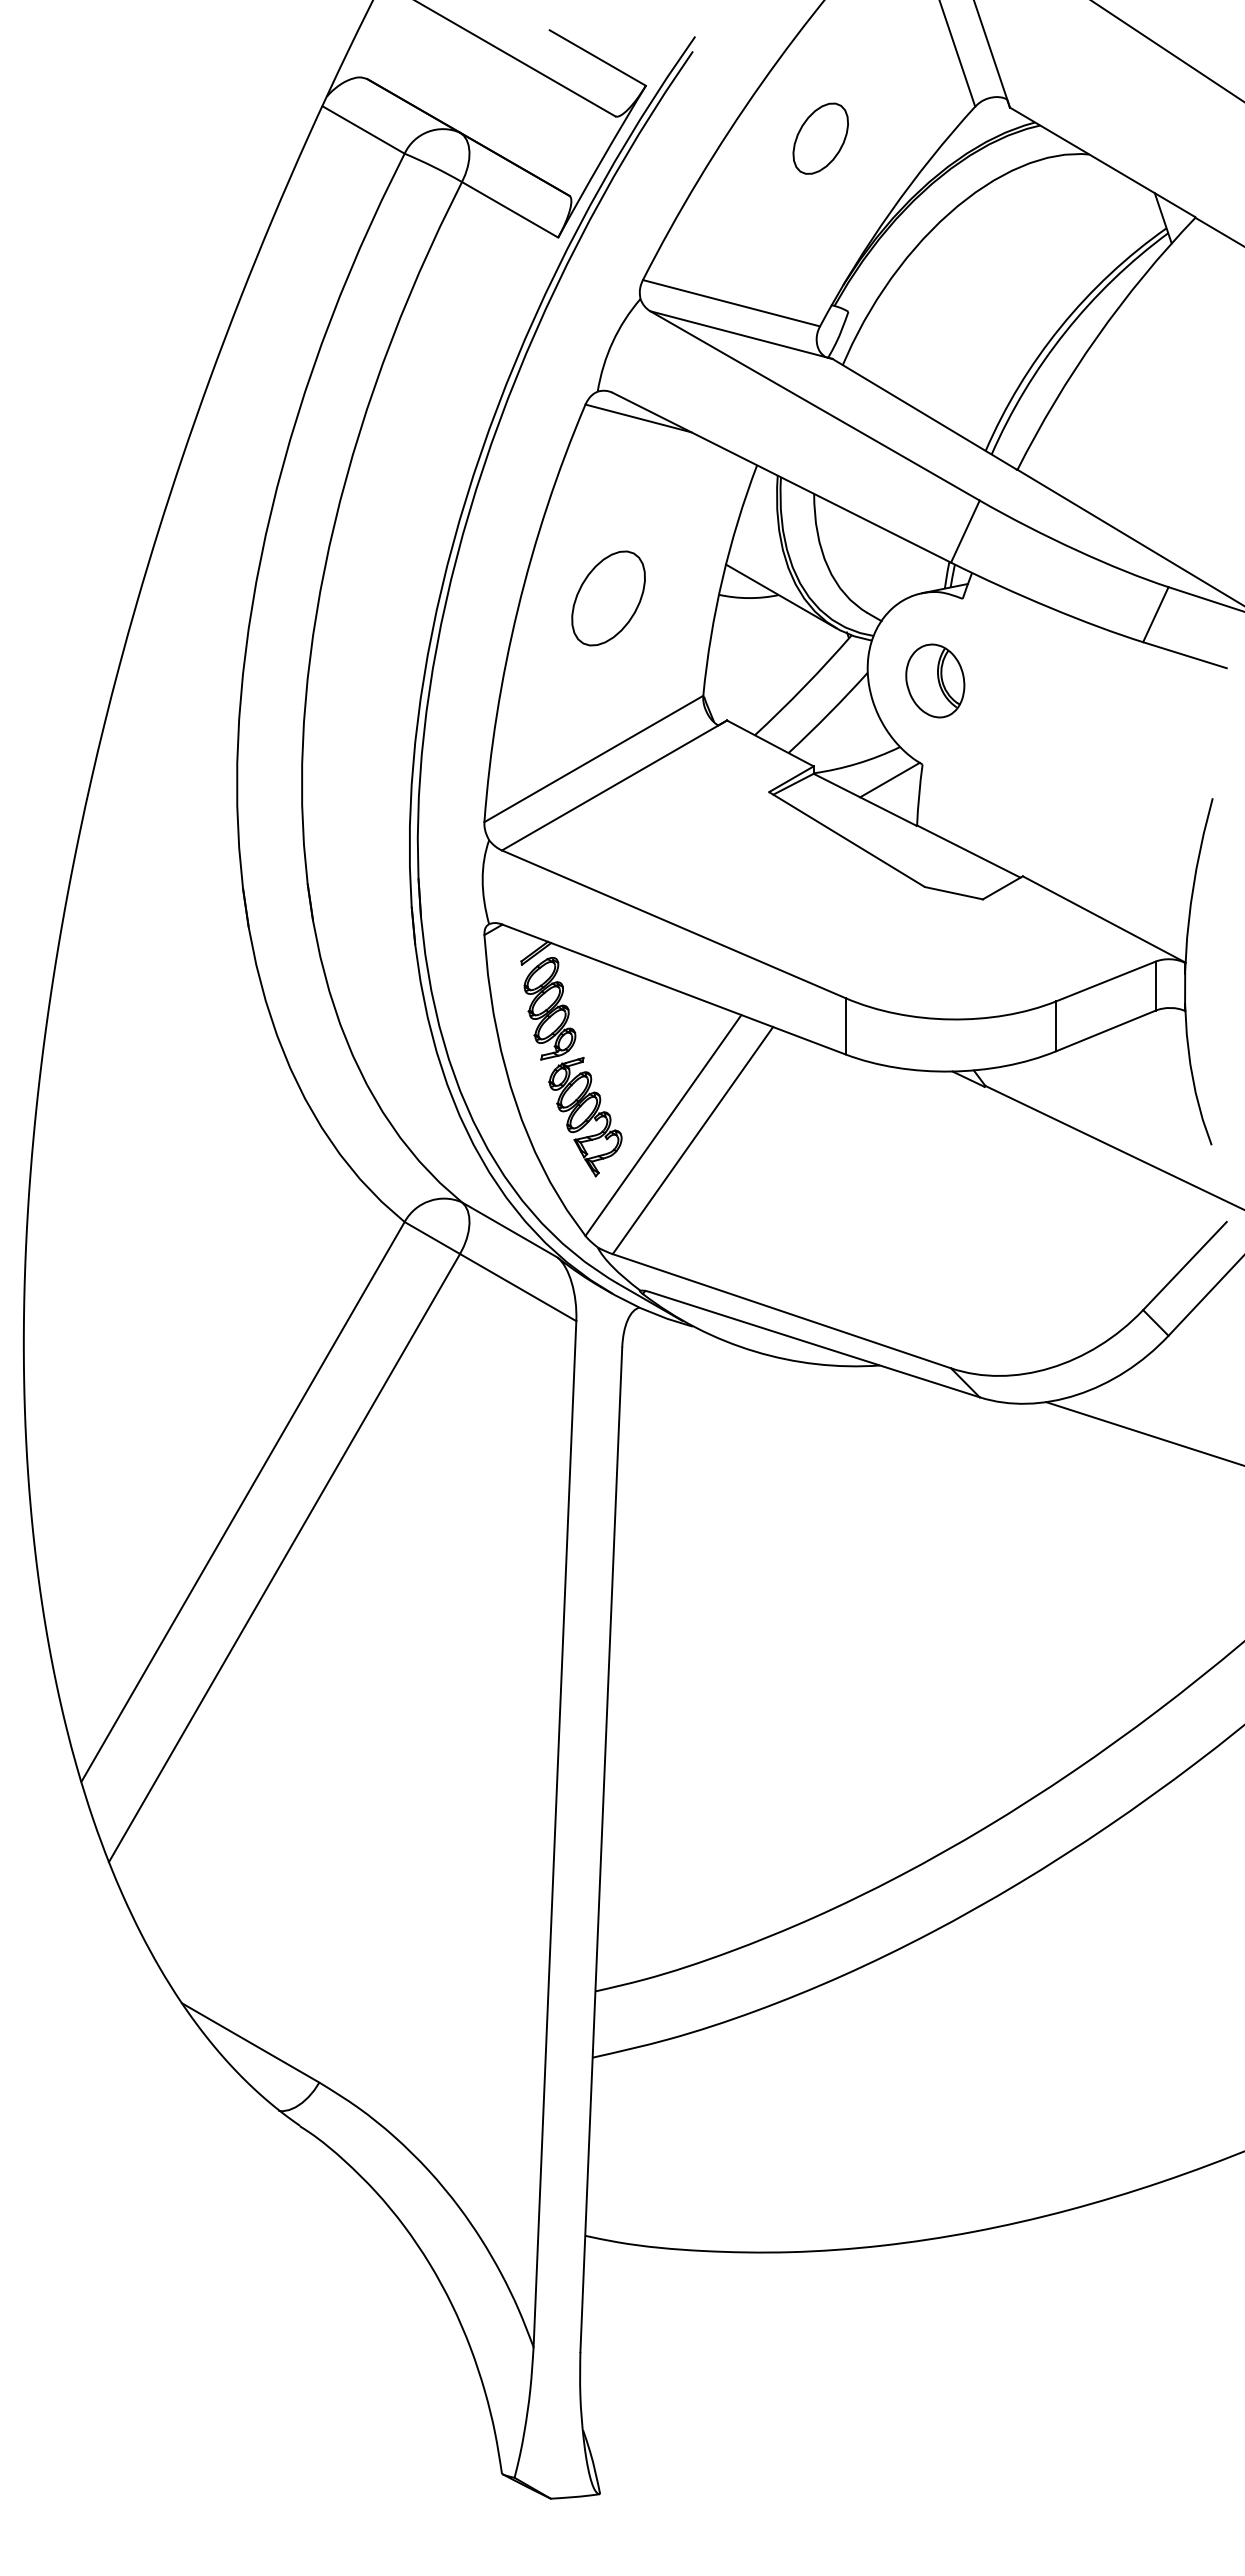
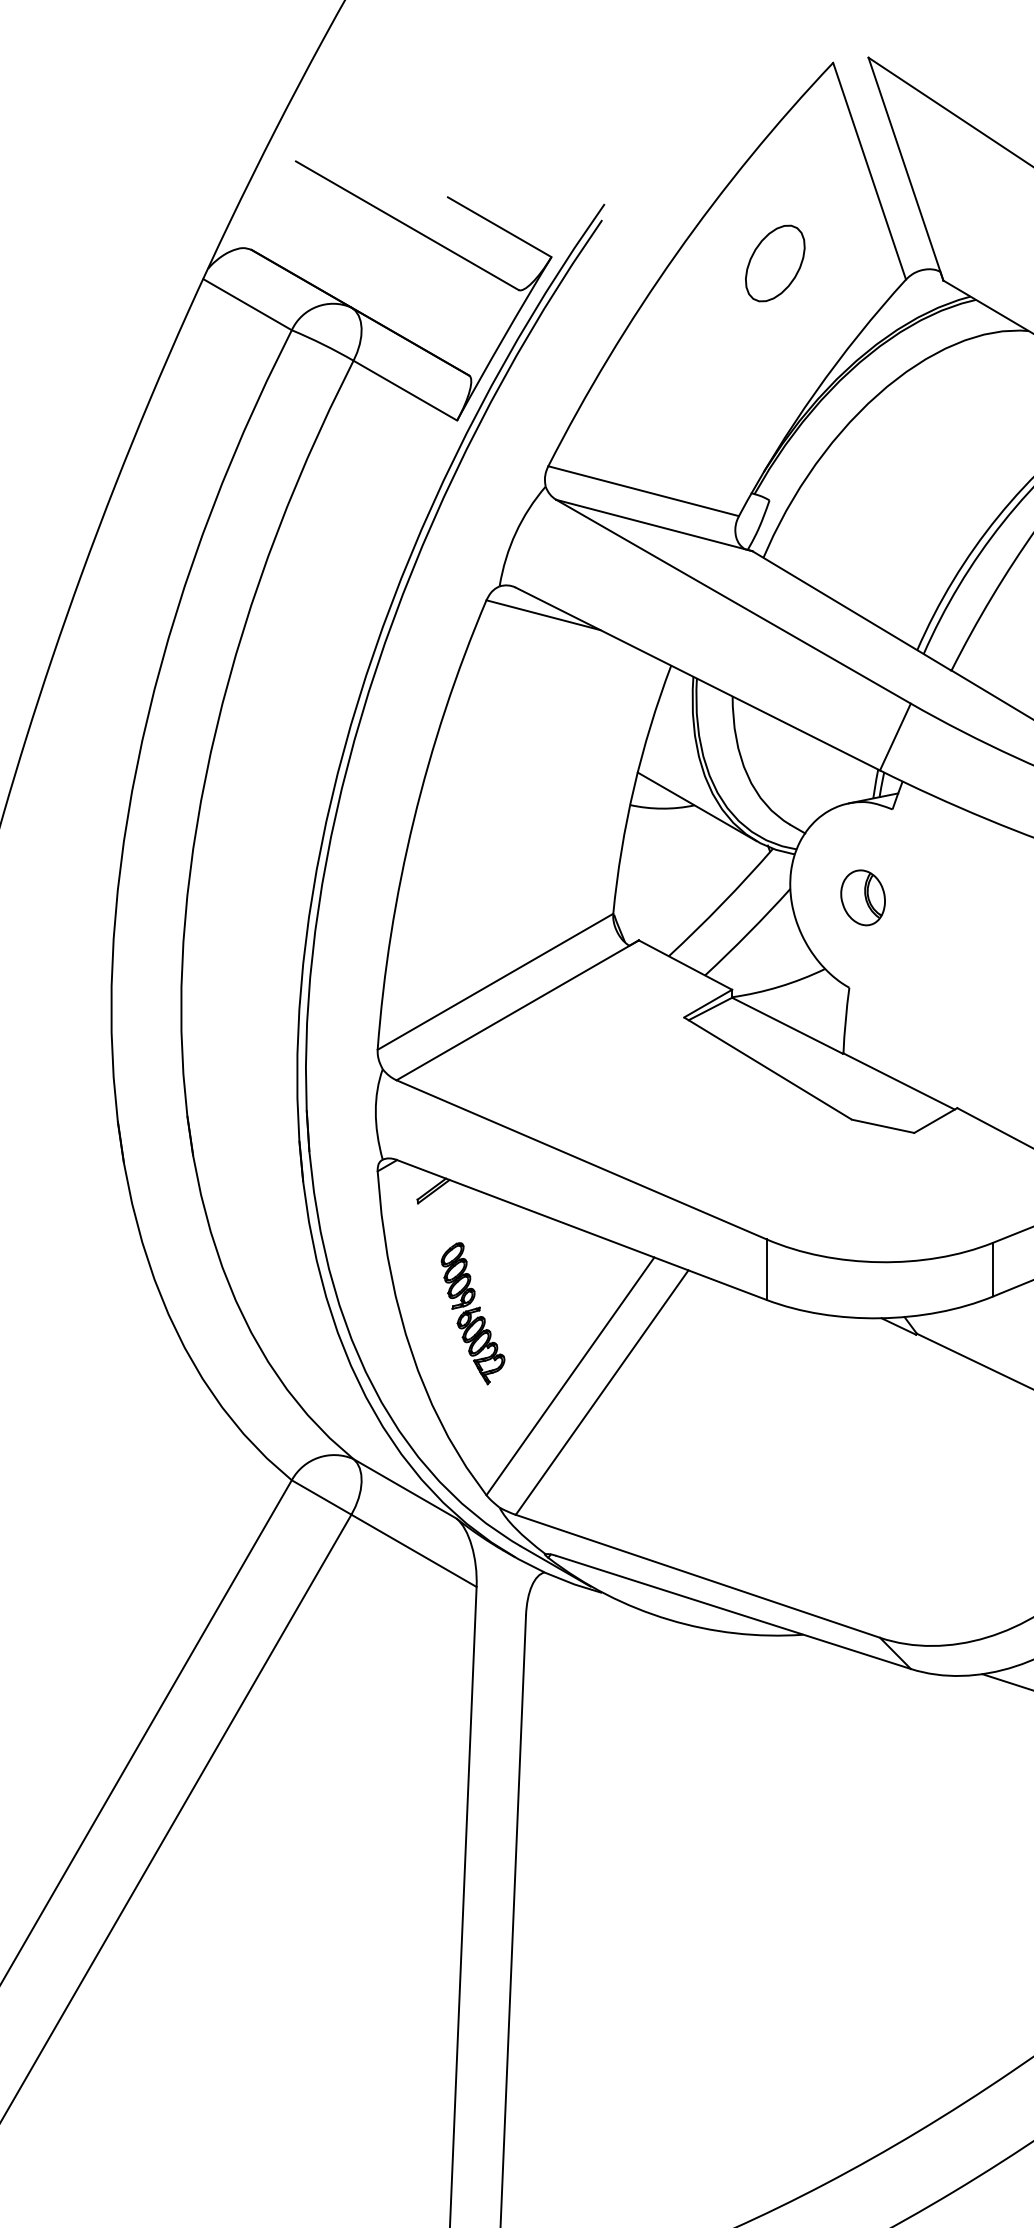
part: (820, 138) -> (774, 263), moved
part: (608, 598) -> (511, 809), removed
part: (935, 680) -> (863, 897), size x0.7
line: (889, 779) -> (813, 1003), removed
part: (572, 1067) -> (472, 1313), size x0.6

